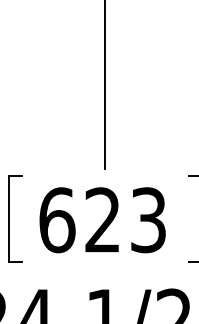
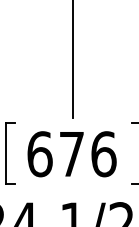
text: (125, 220) -> (87, 154), 623 -> 676

